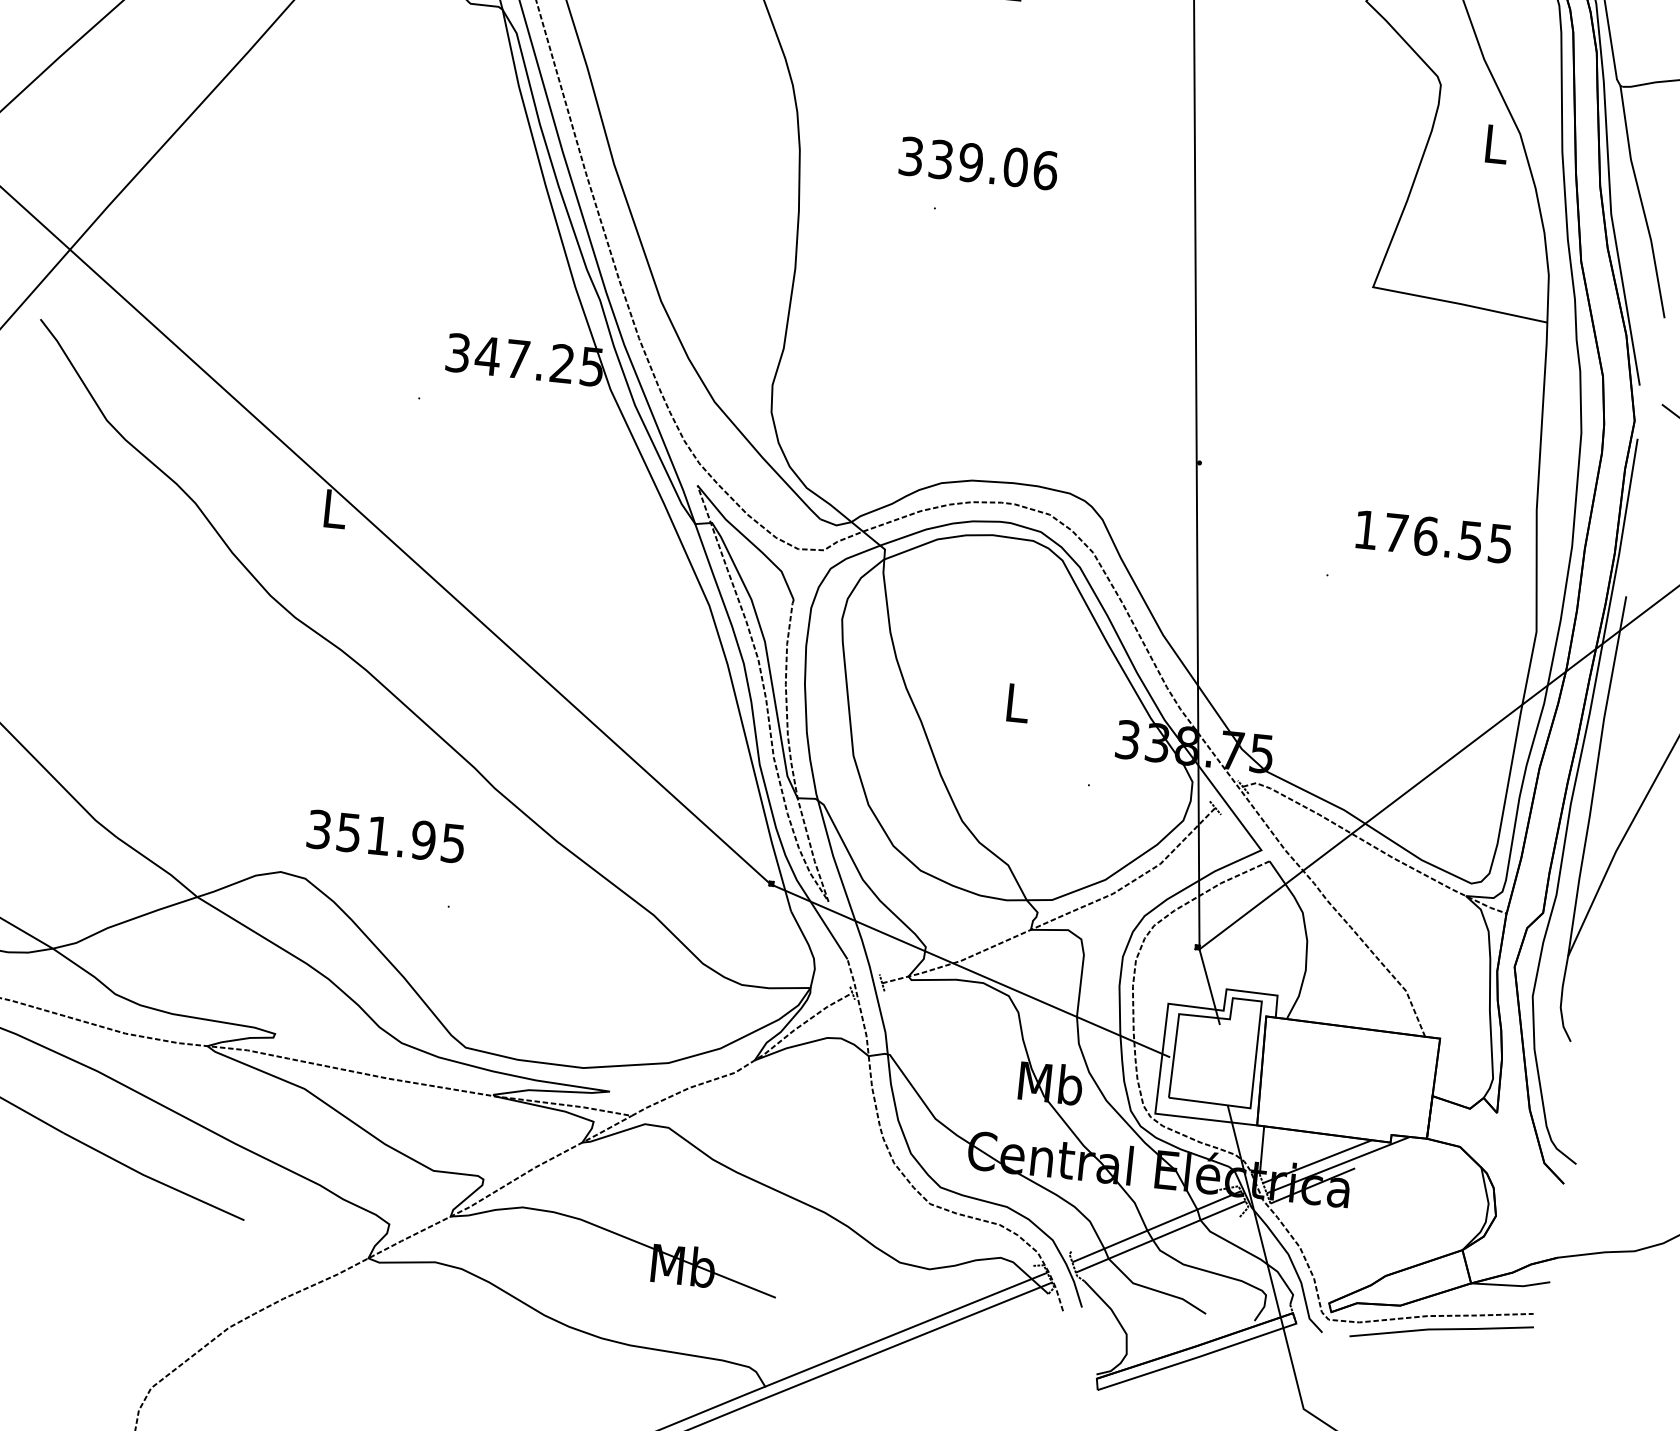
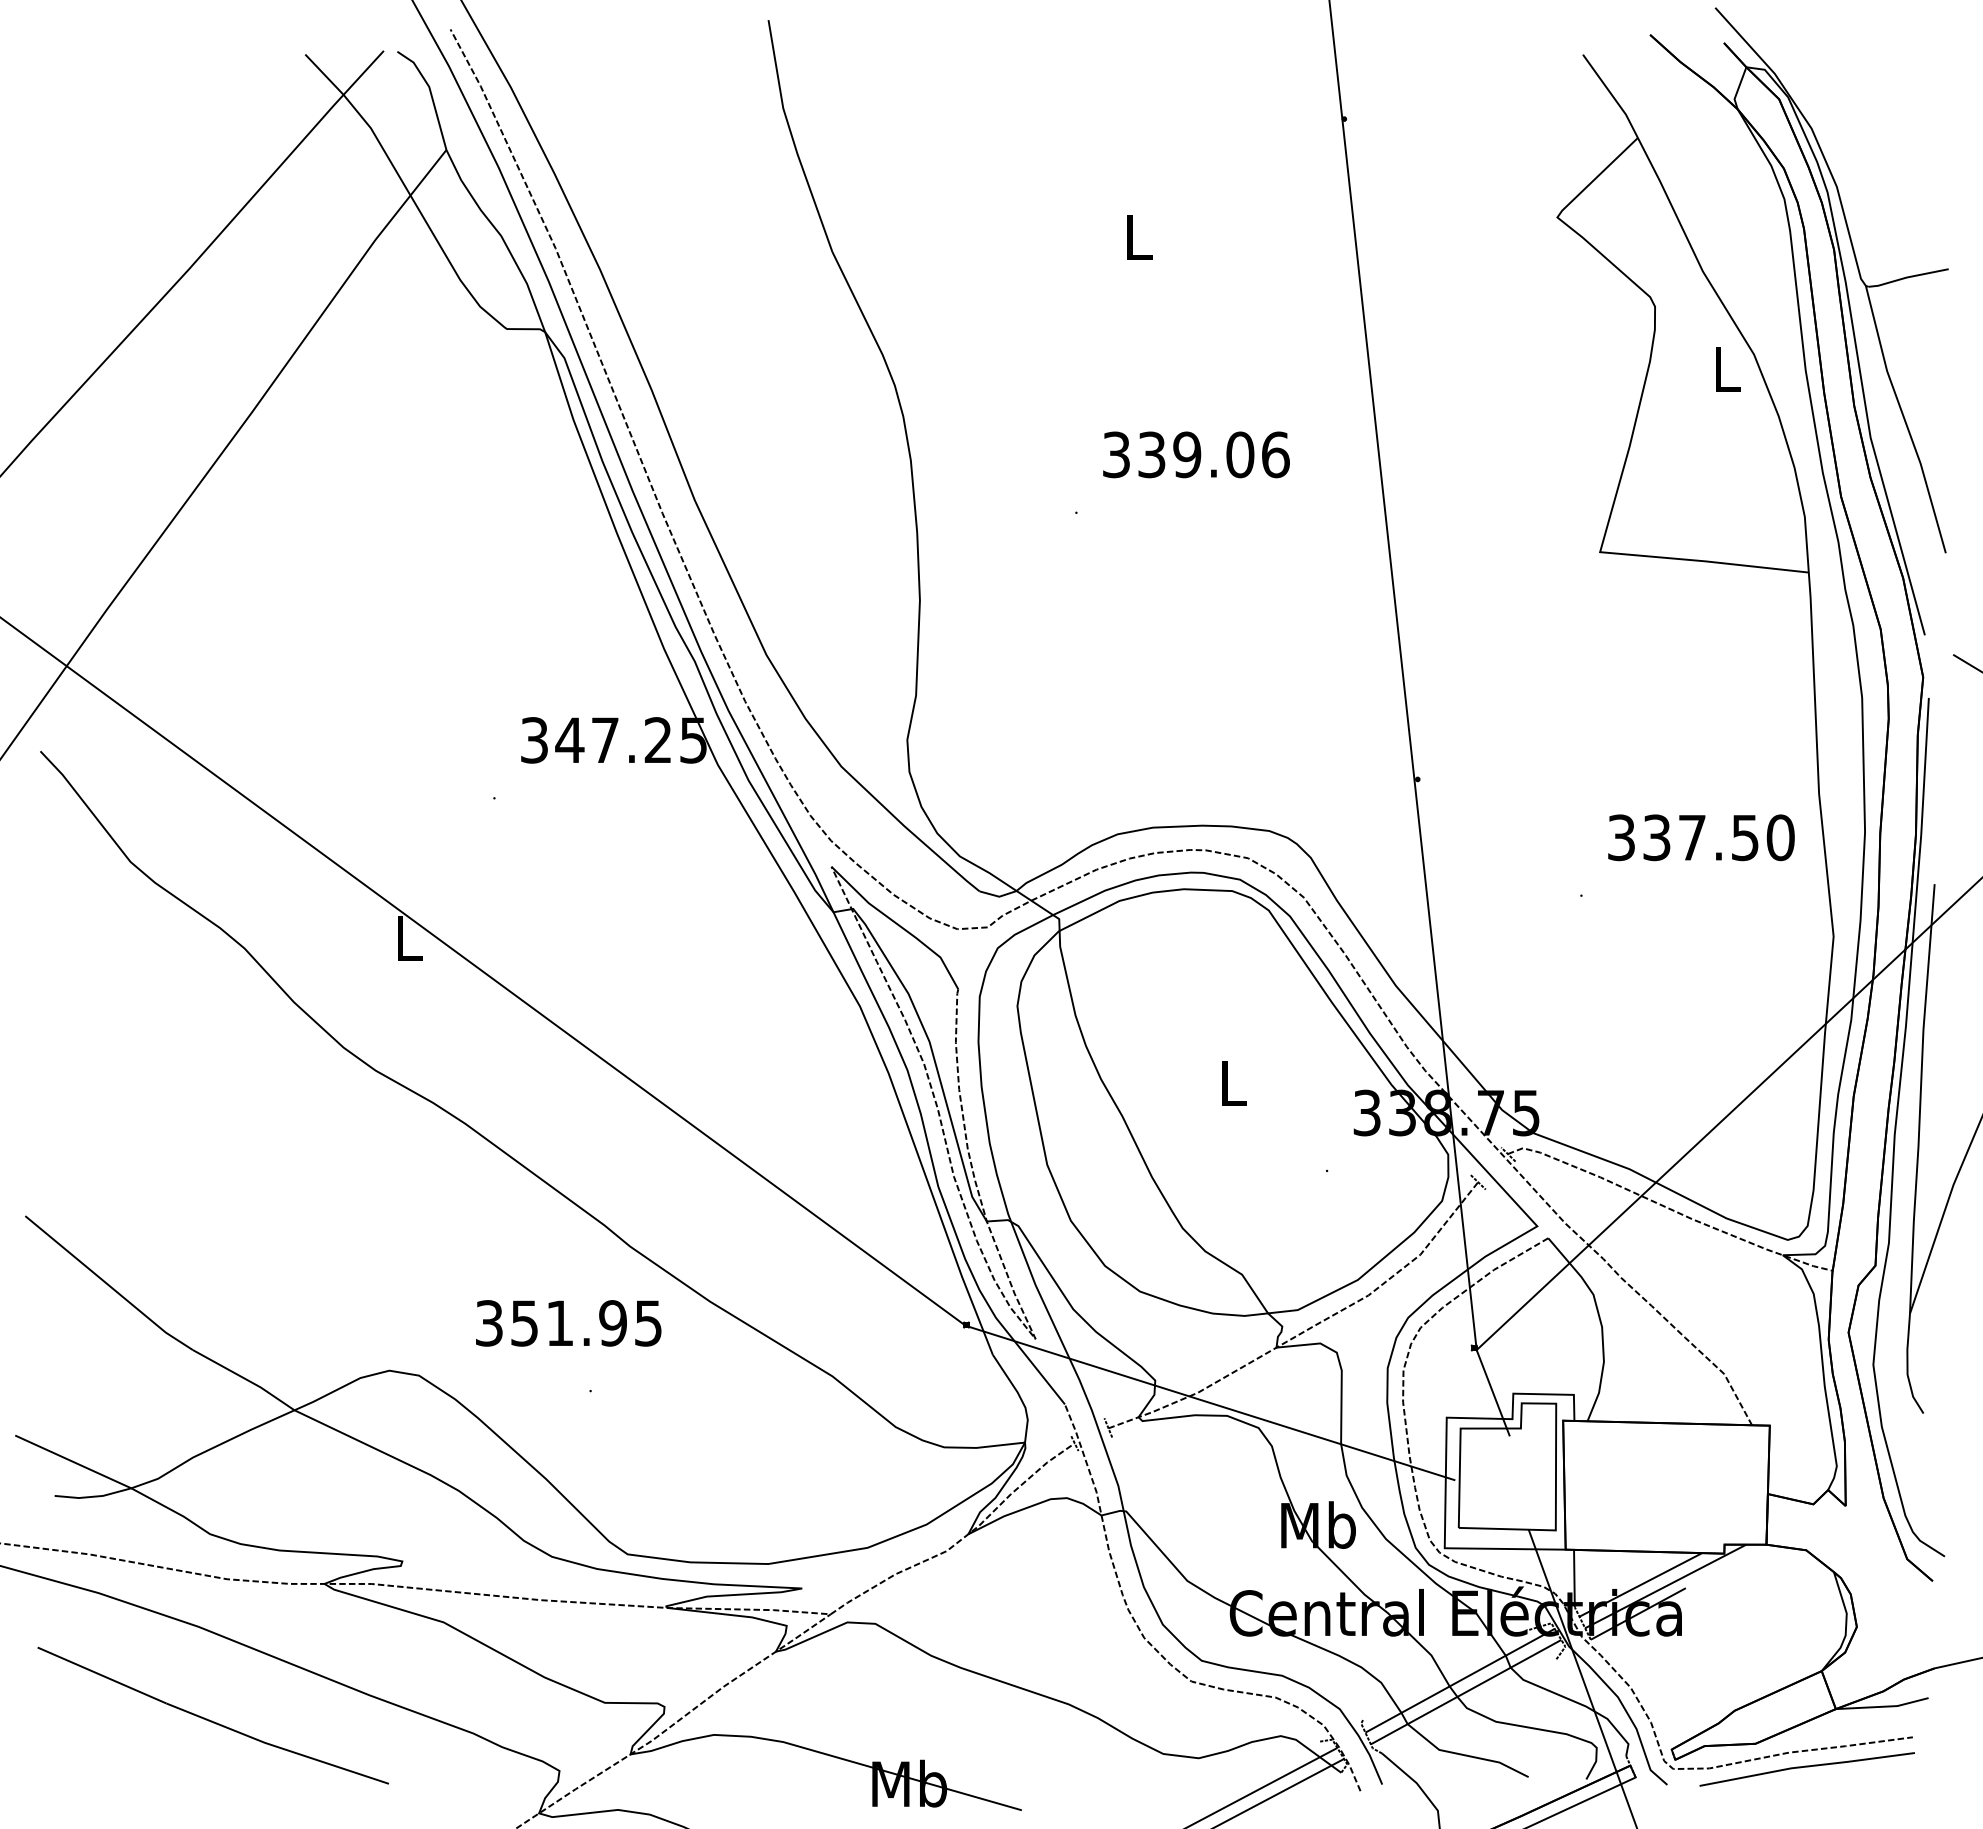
text: (978, 163) -> (1196, 454), moved
text: (1433, 536) -> (1701, 837), 176.55 -> 337.50
text: (385, 836) -> (568, 1323), moved

